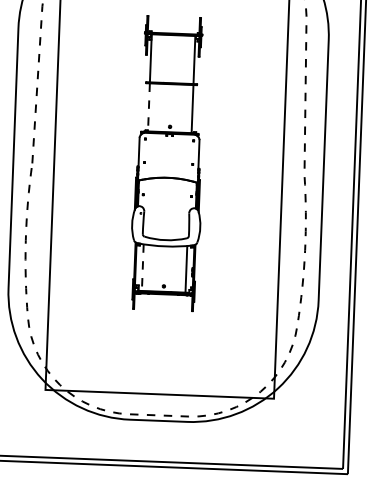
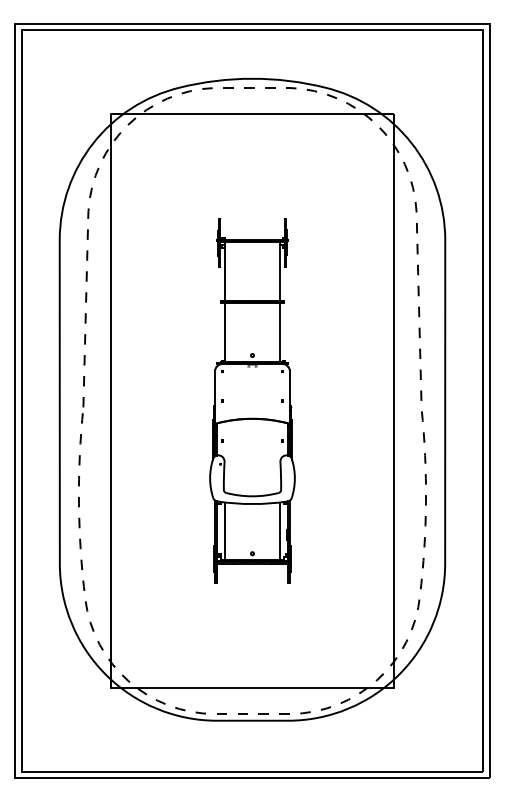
line: (149, 107) -> (225, 332), dashed -> solid
line: (142, 267) -> (225, 531), dashed -> solid

